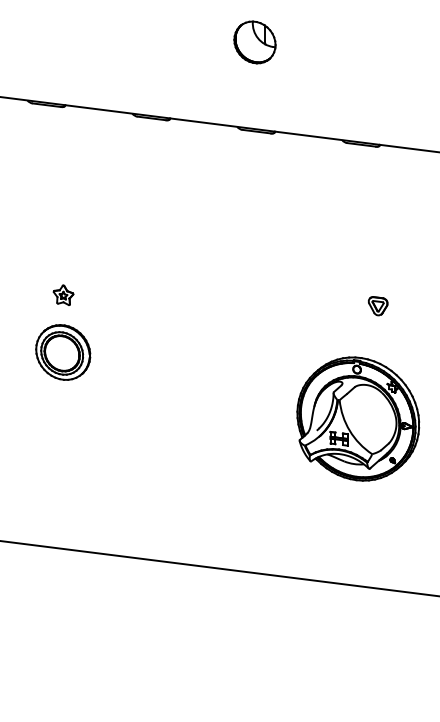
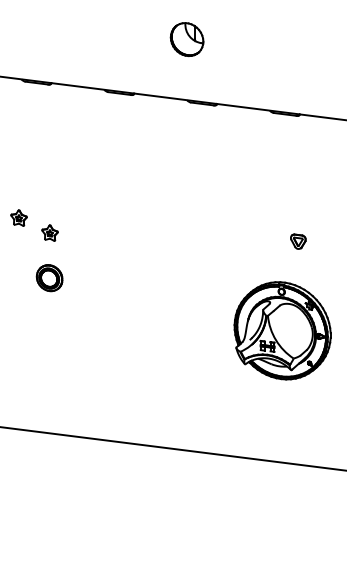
part: (254, 42) -> (186, 39), moved
part: (23, 275) -> (18, 217), added
part: (62, 351) -> (49, 277), size x0.6

